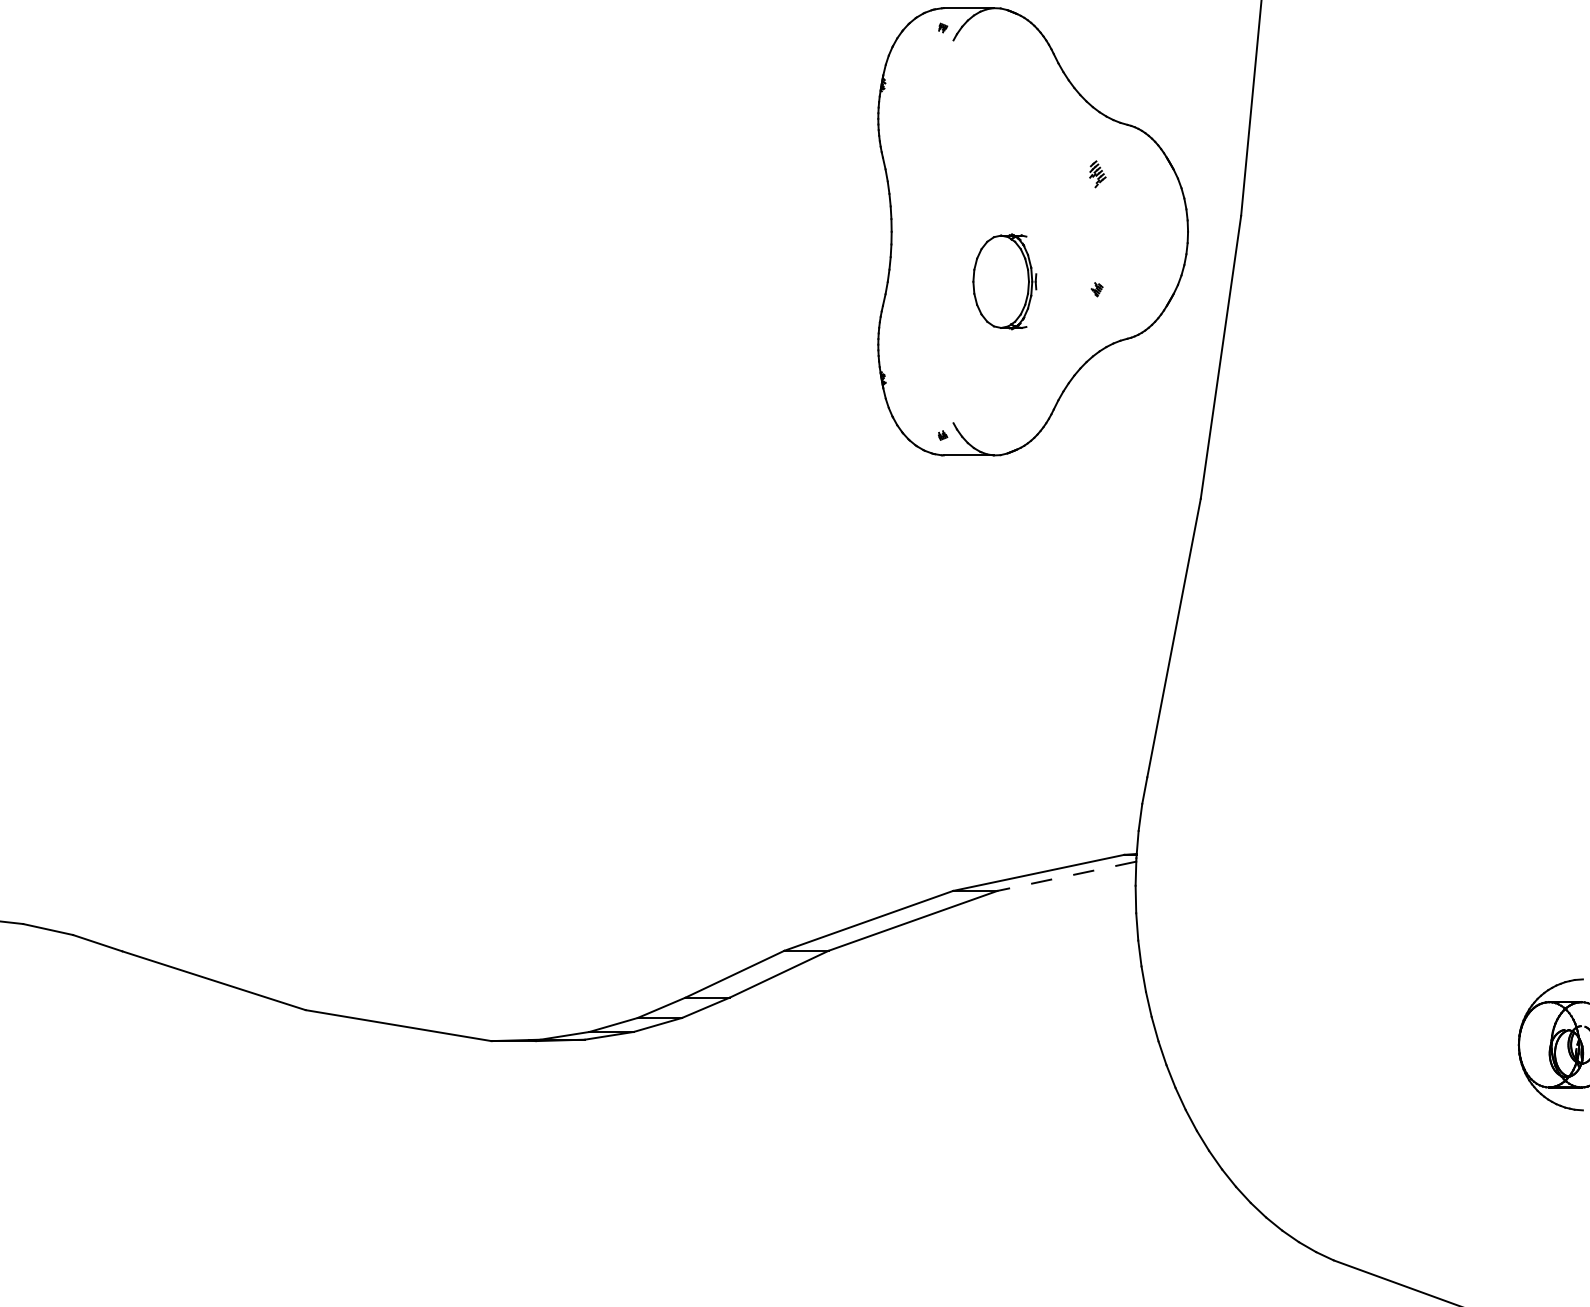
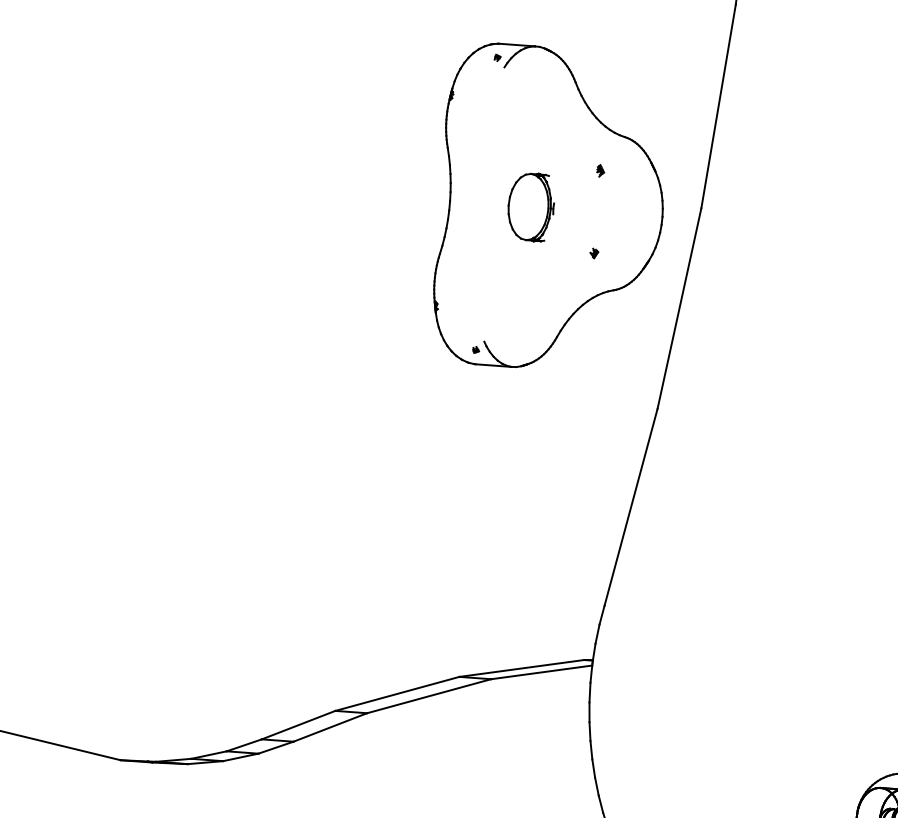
part: (1097, 174) -> (600, 171), size x0.62
part: (1004, 281) -> (530, 207), moved
line: (1066, 876) -> (541, 672), dashed -> solid

